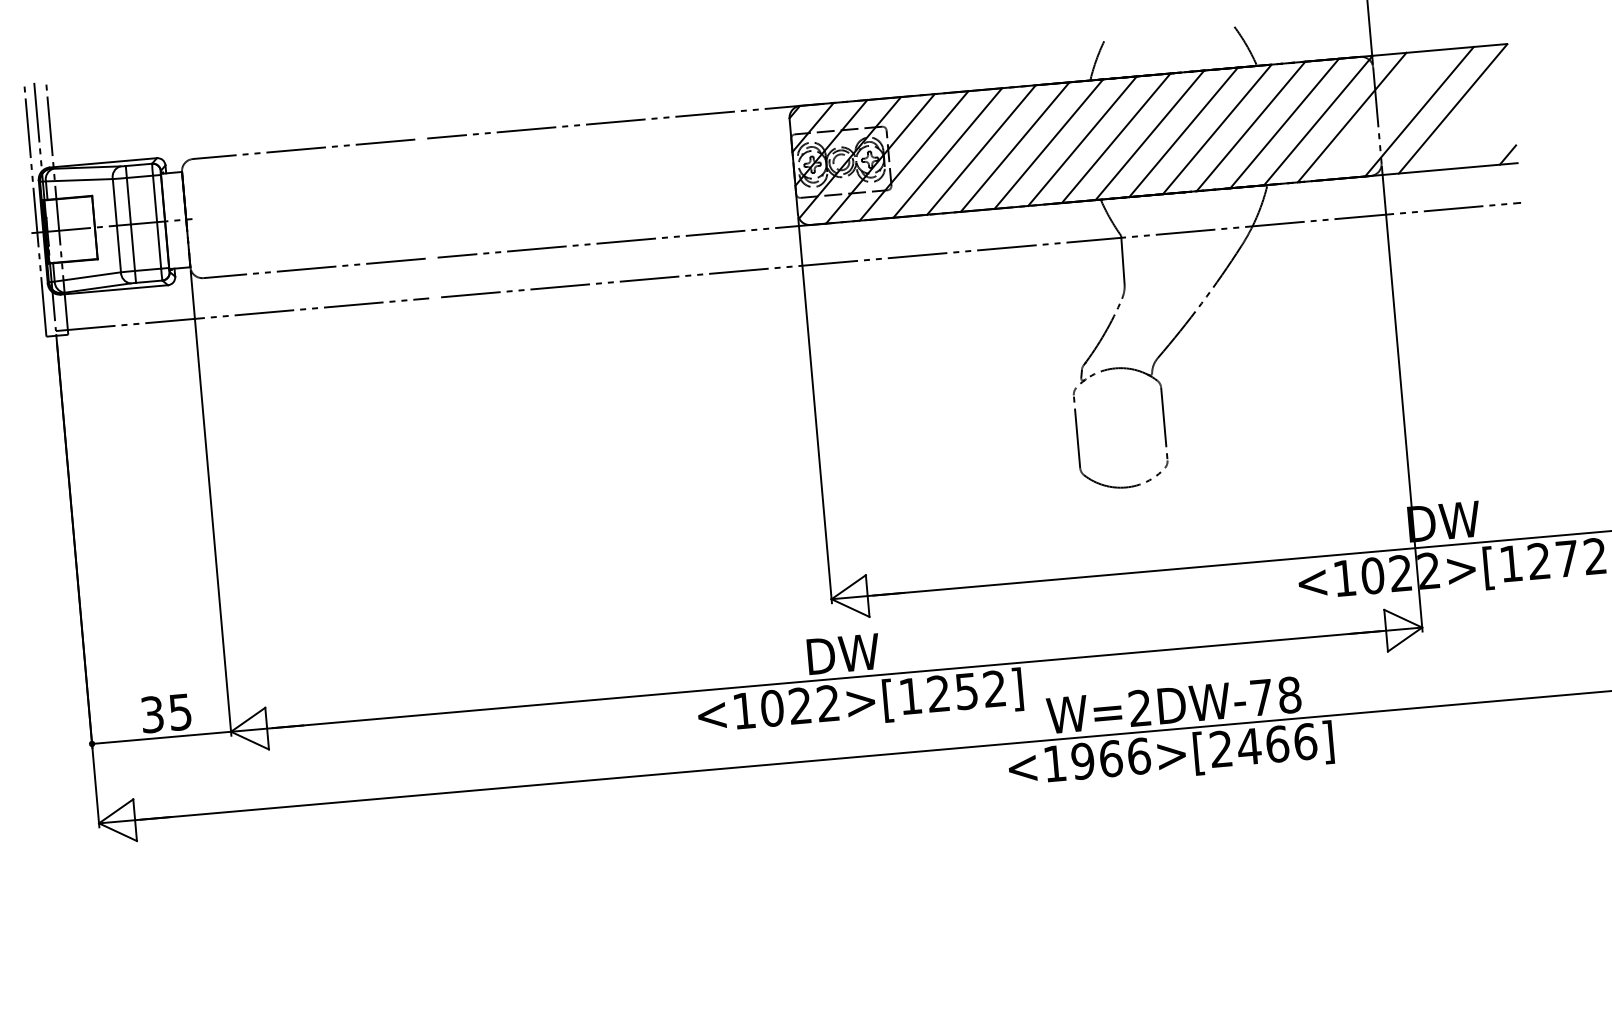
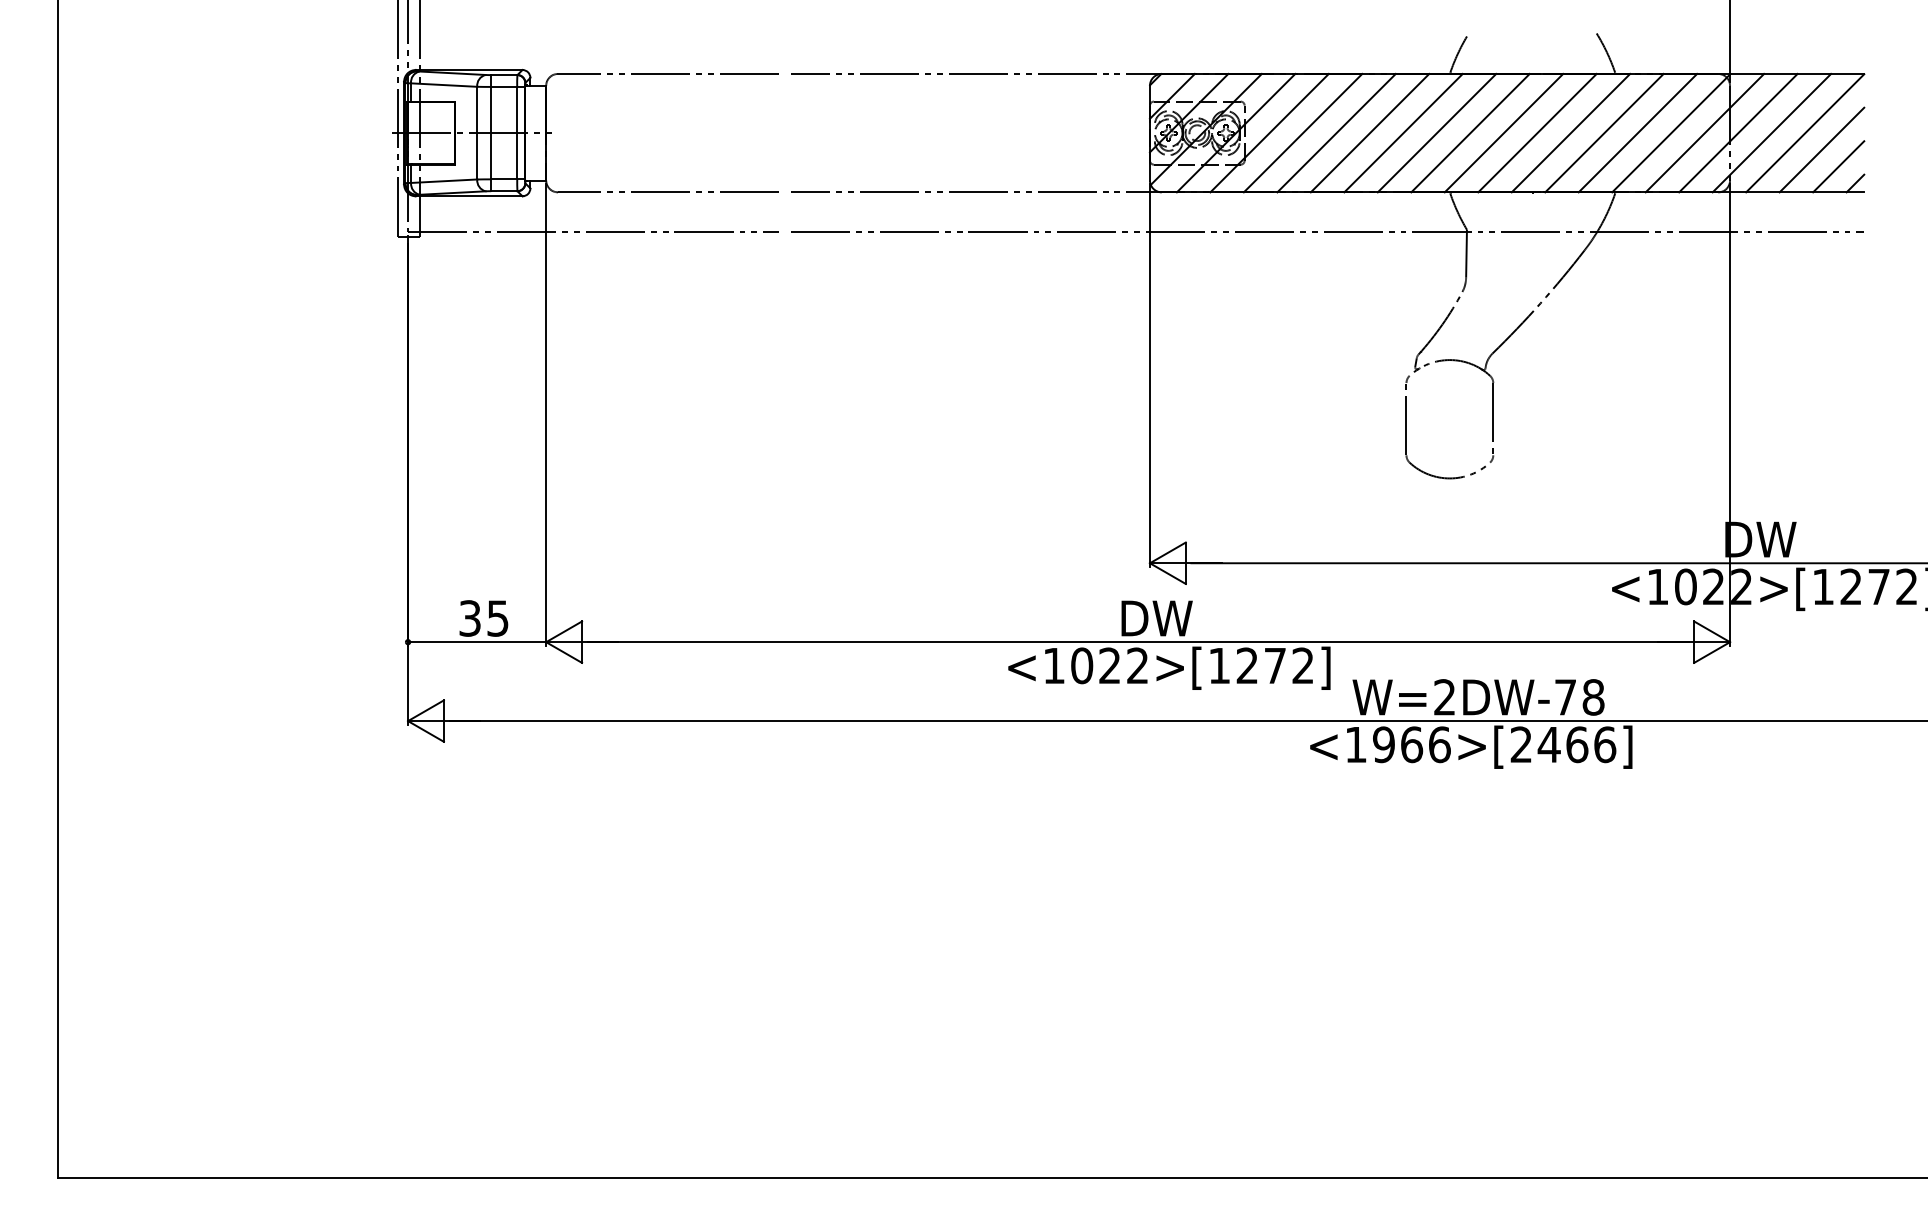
line: (1385, 114) -> (1738, 132), added
line: (1470, 123) -> (1821, 149), added
line: (1489, 139) -> (1838, 166), added
text: (965, 692) -> (1274, 666), <1022>[1252] -> <1022>[1272]

